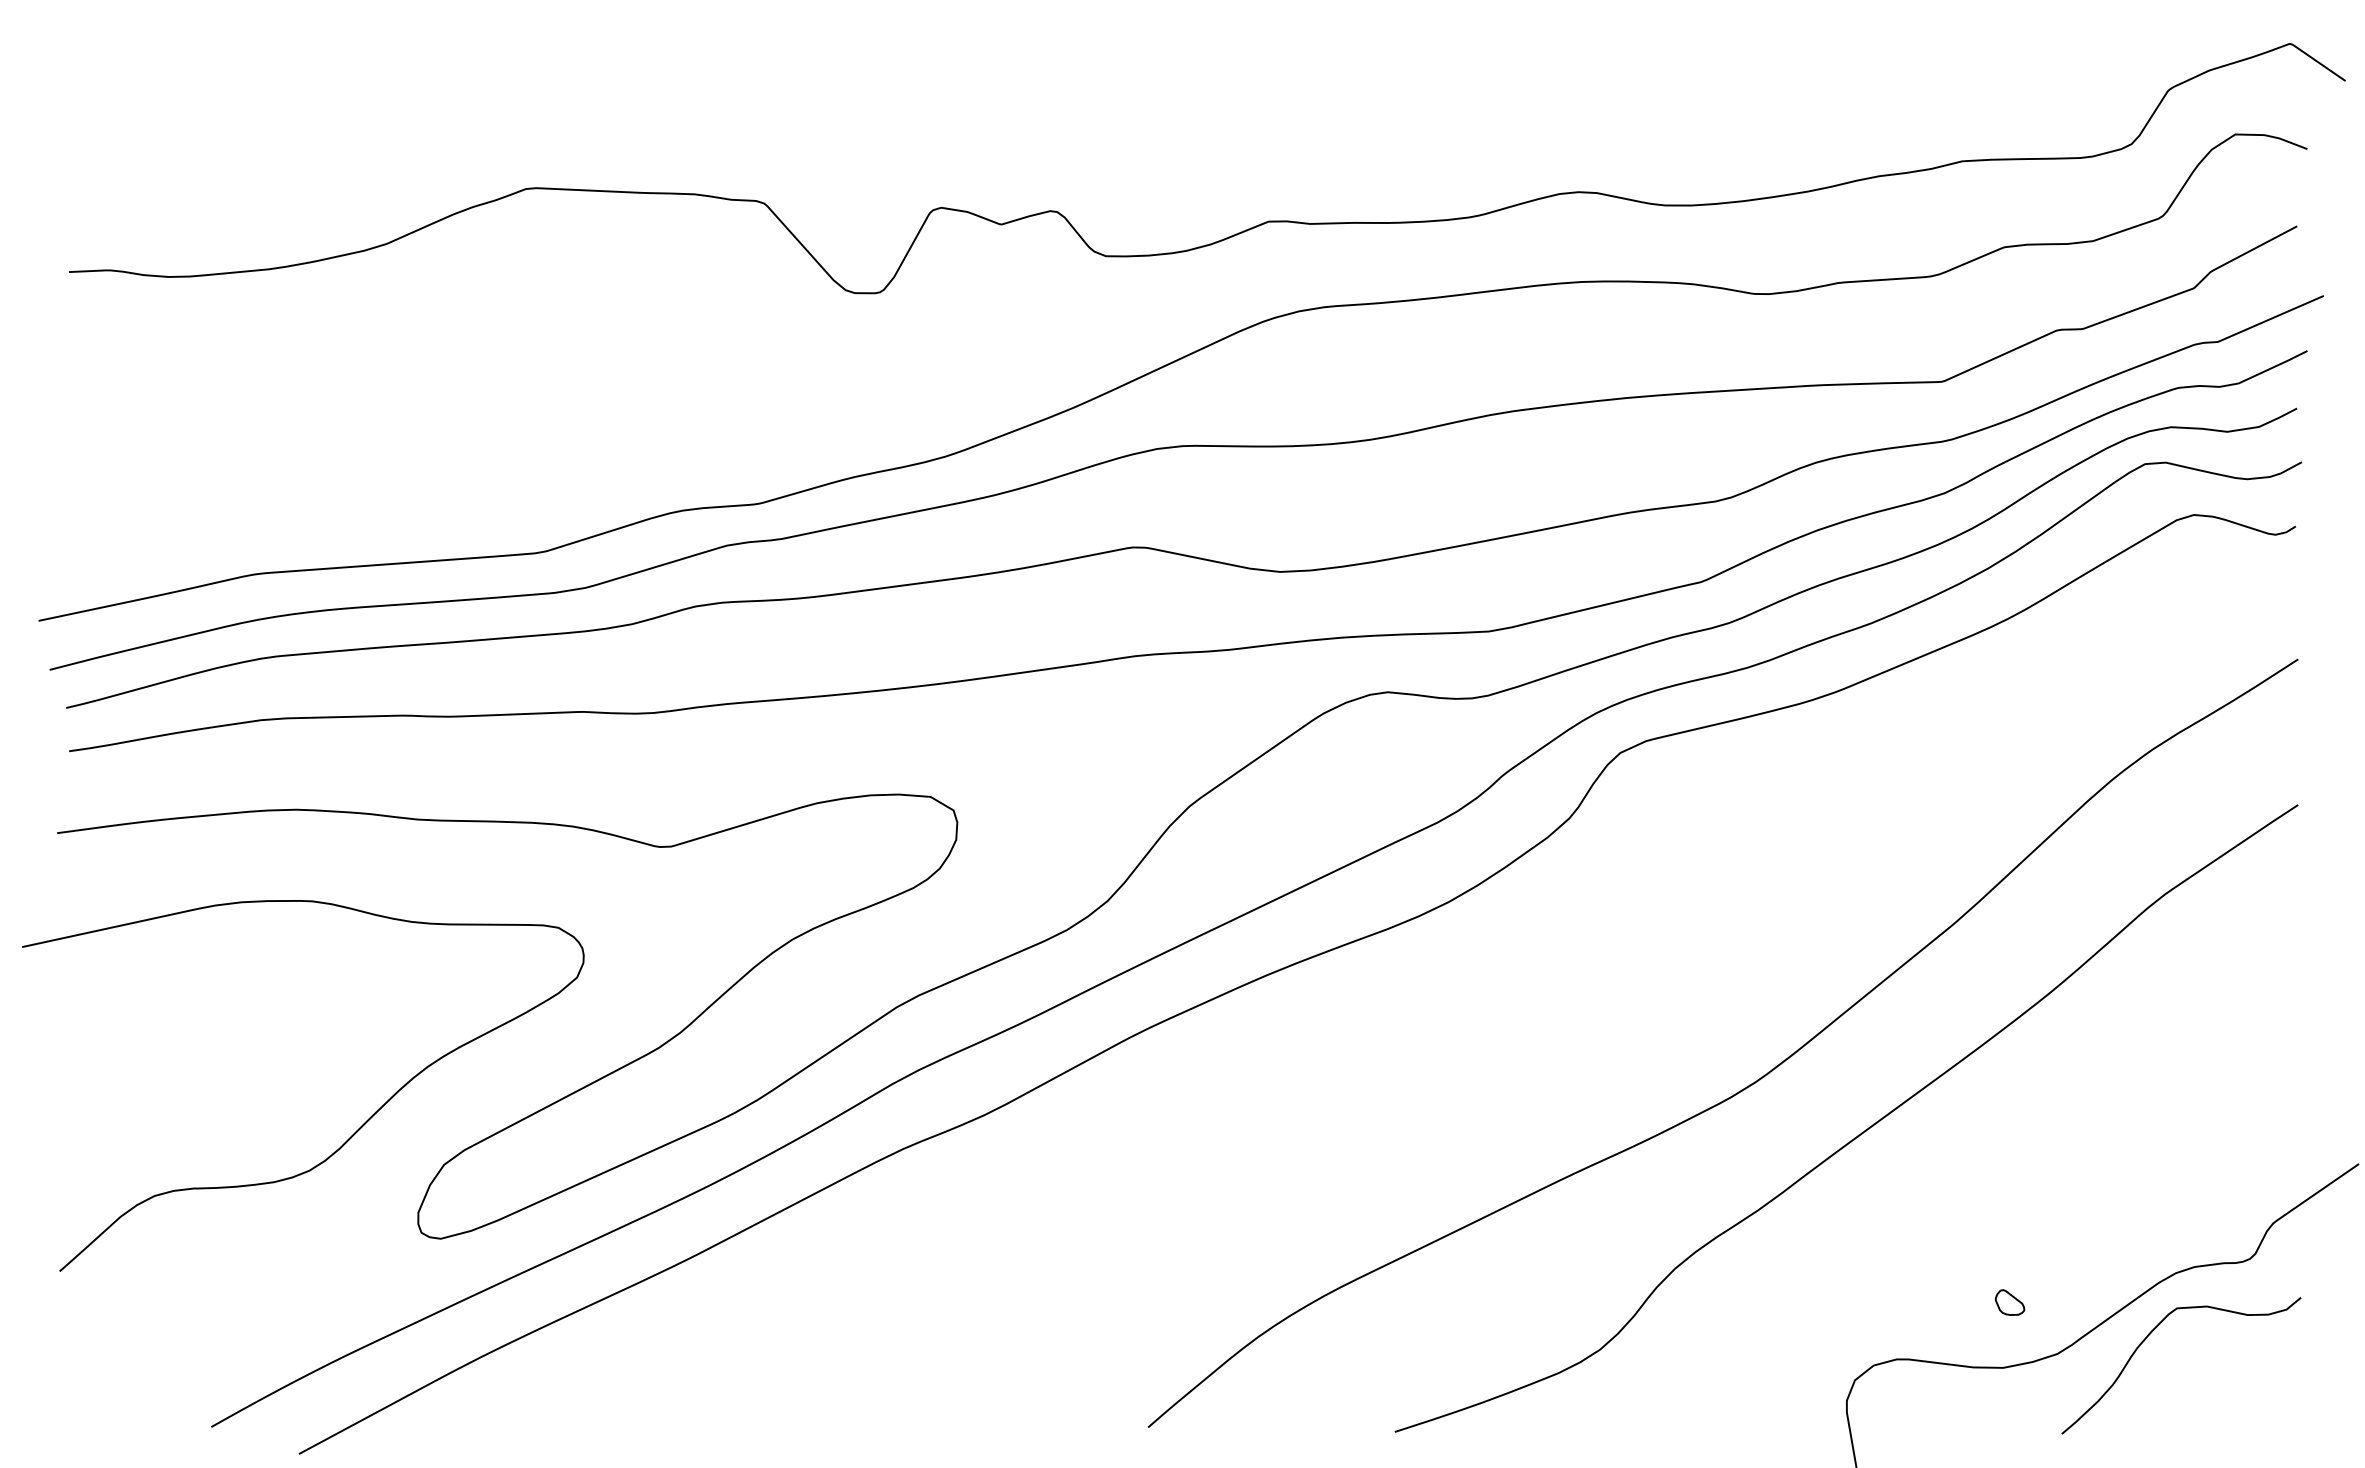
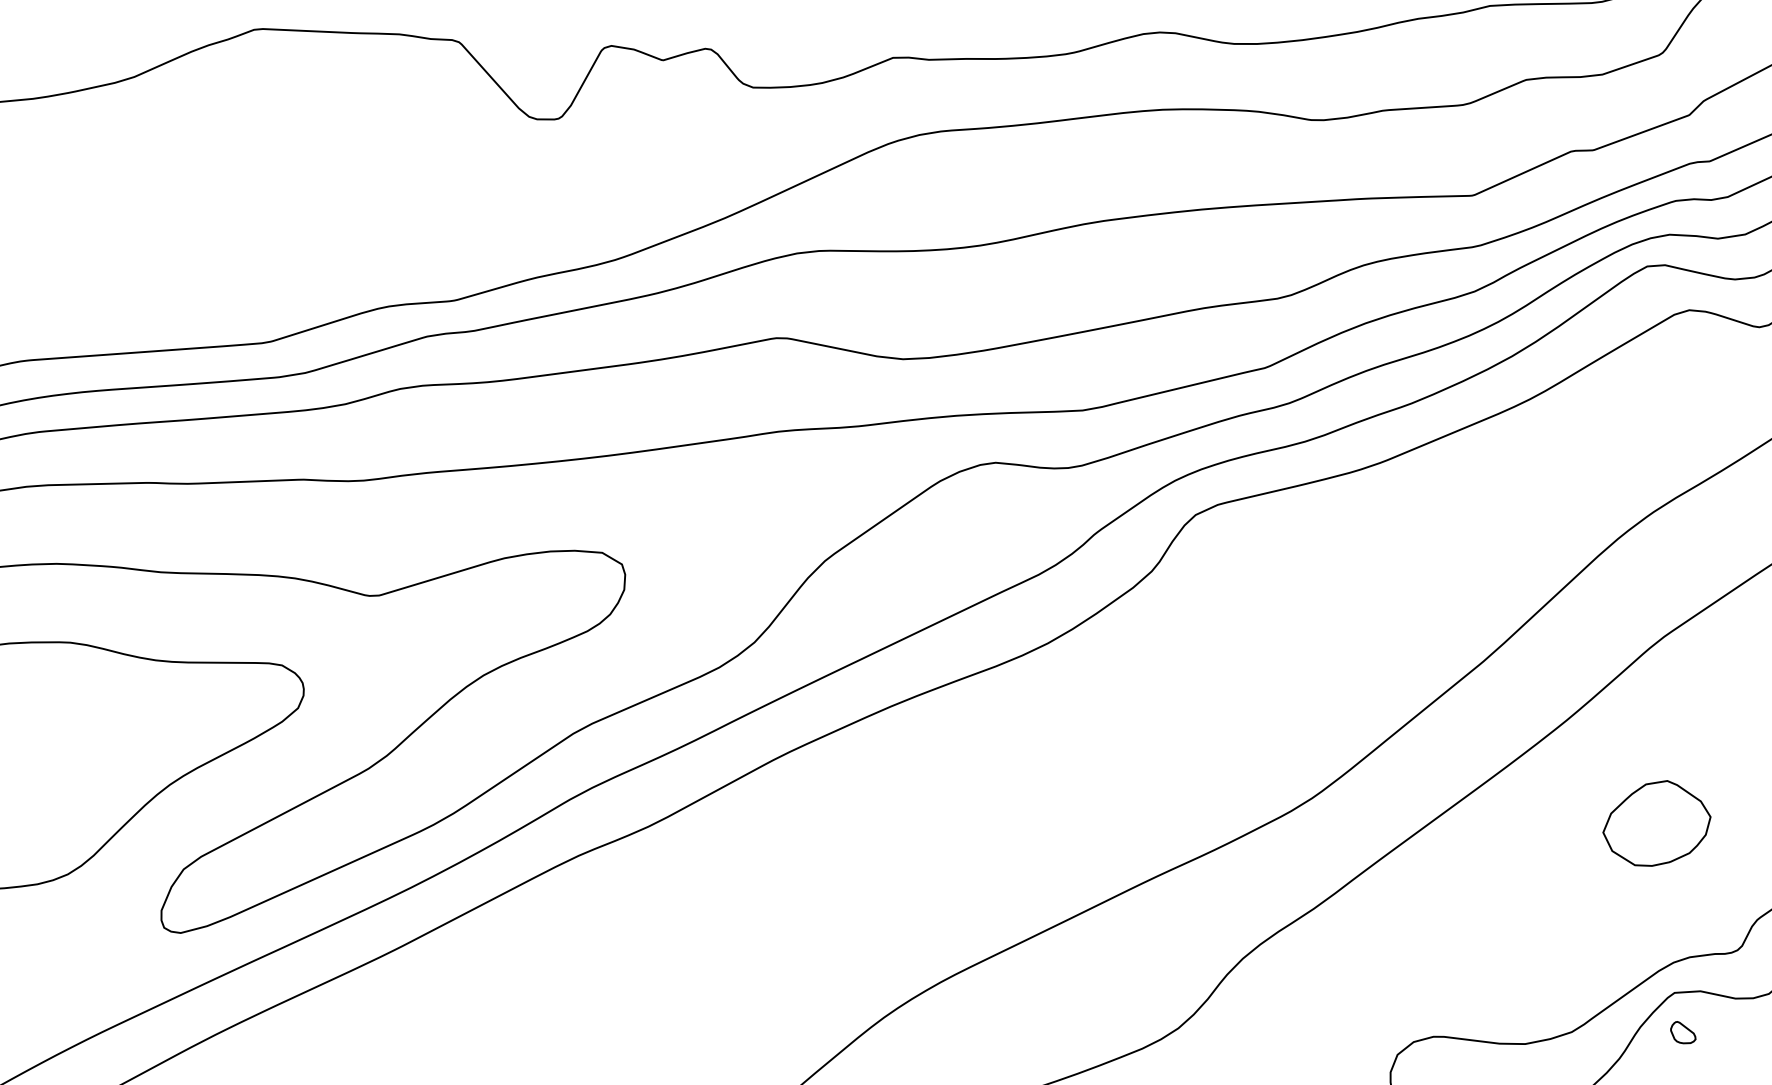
part: (2156, 1111) -> (1657, 823), added
part: (2010, 1302) -> (1683, 1032), moved

